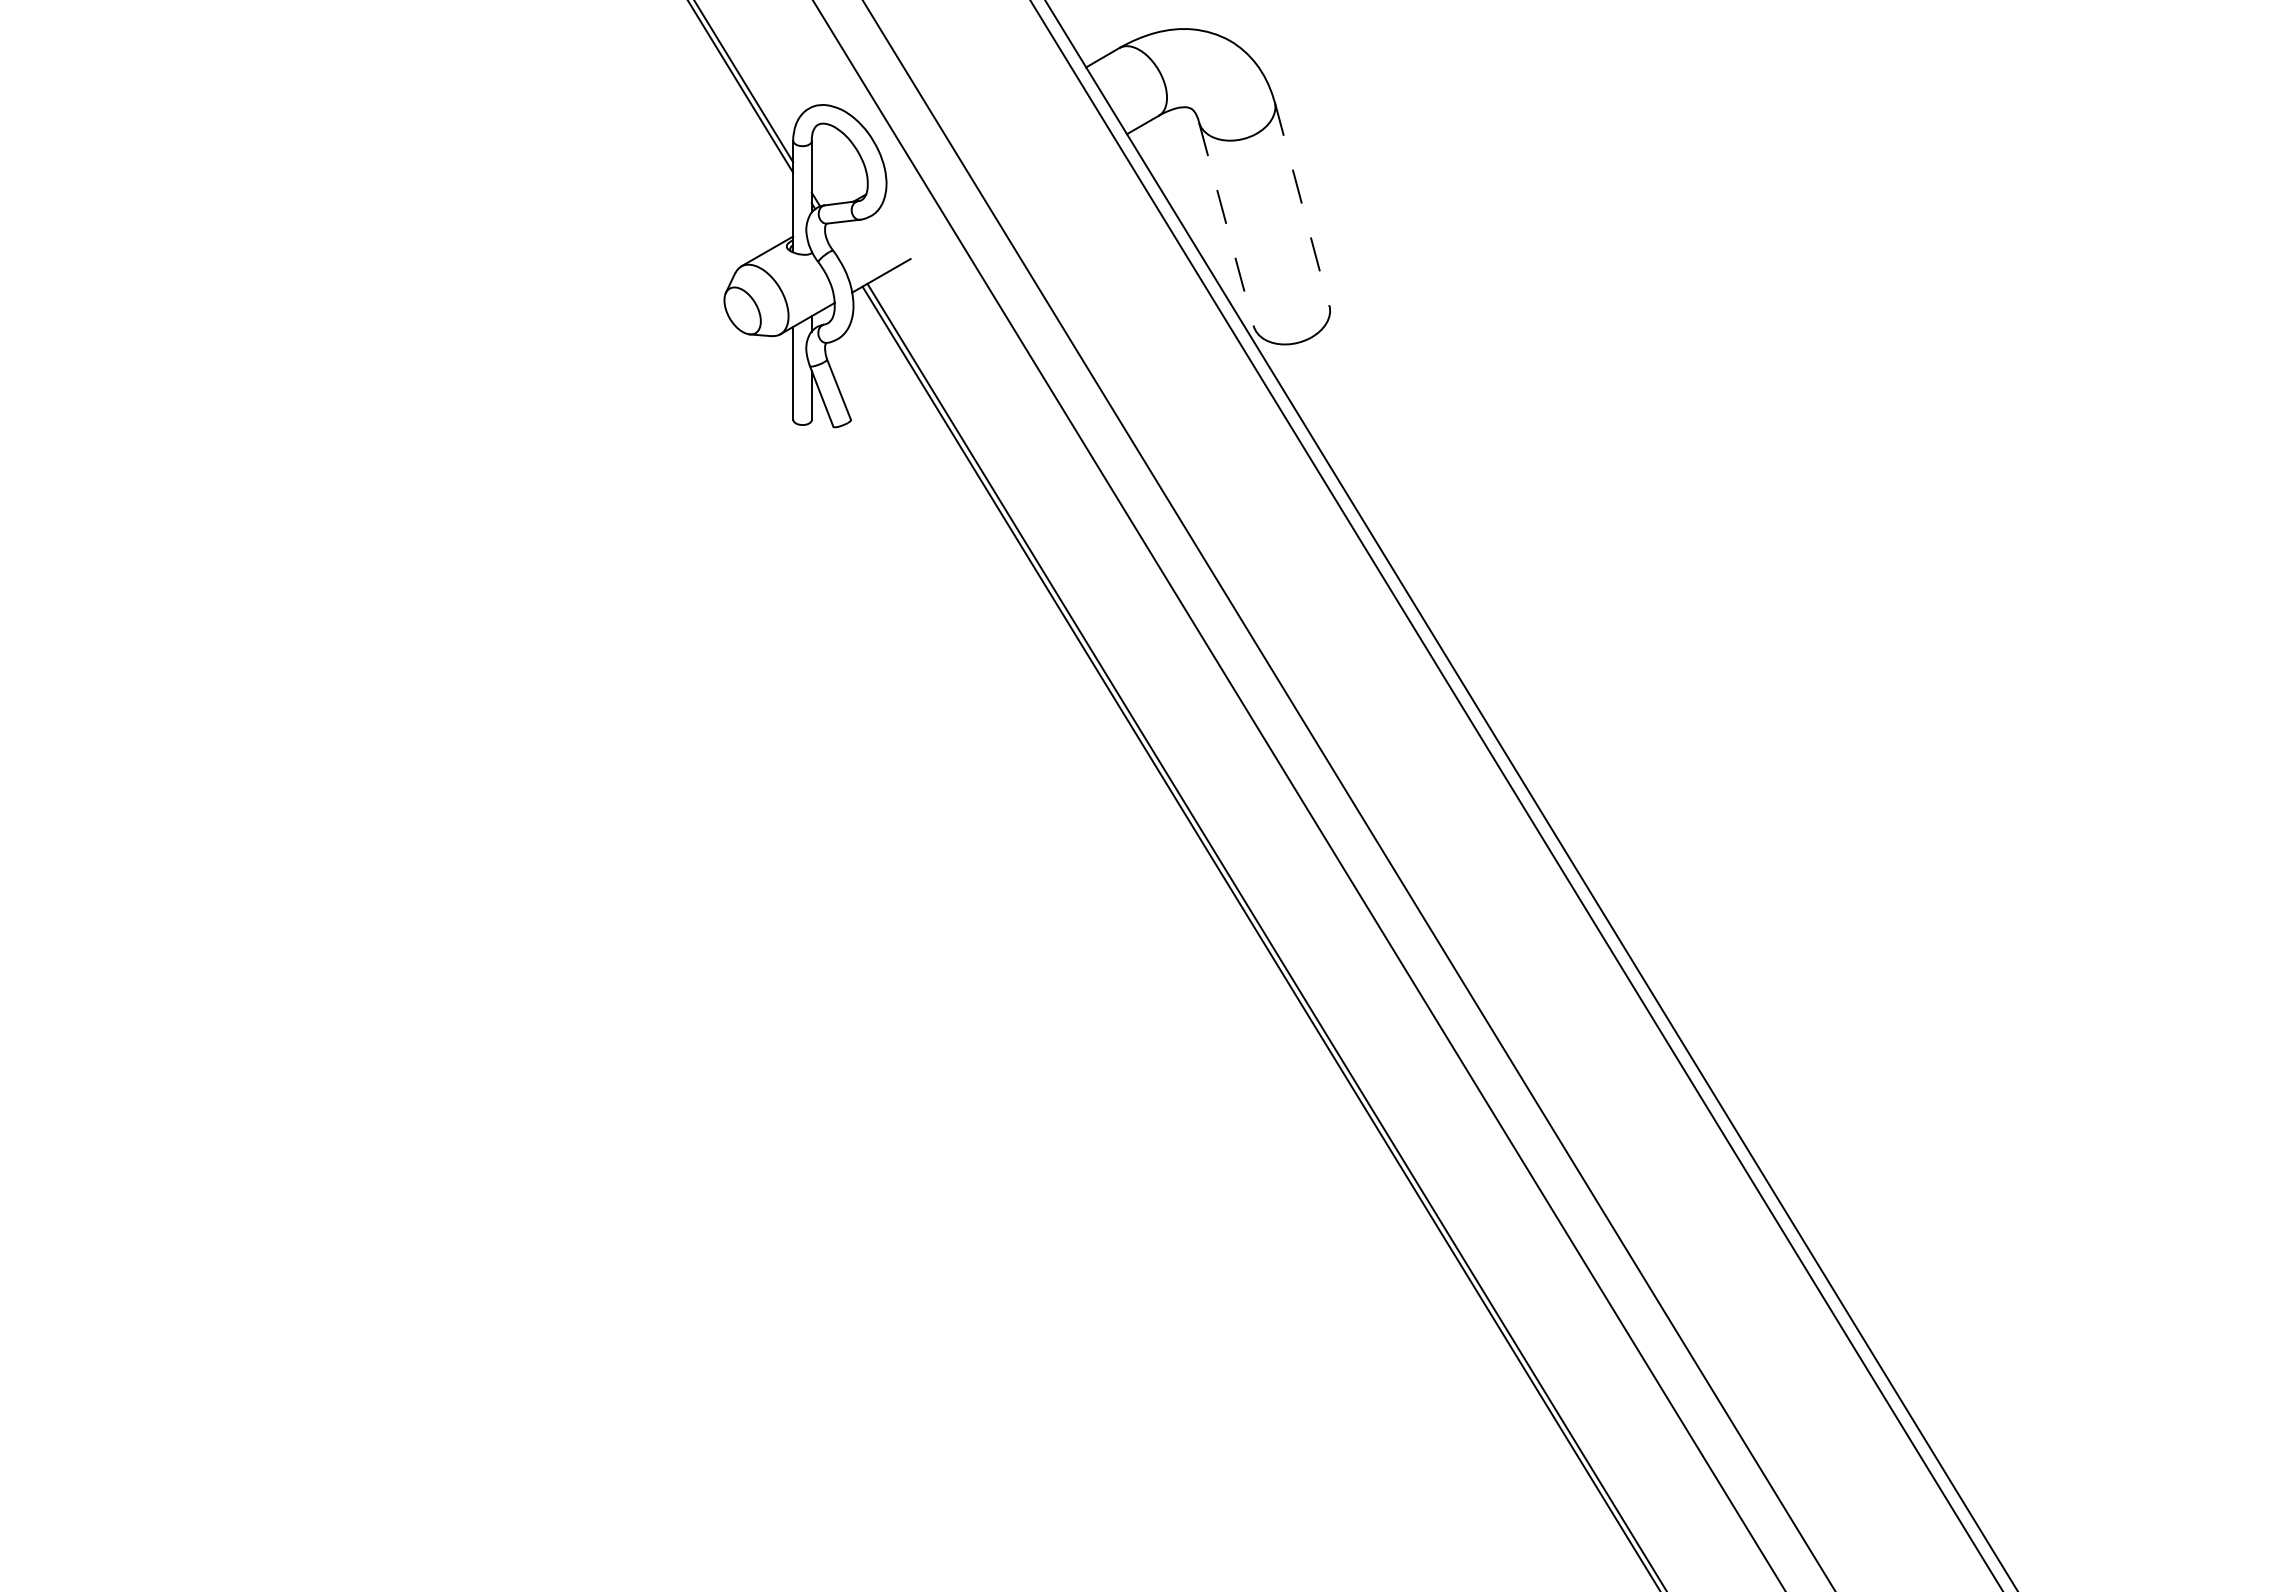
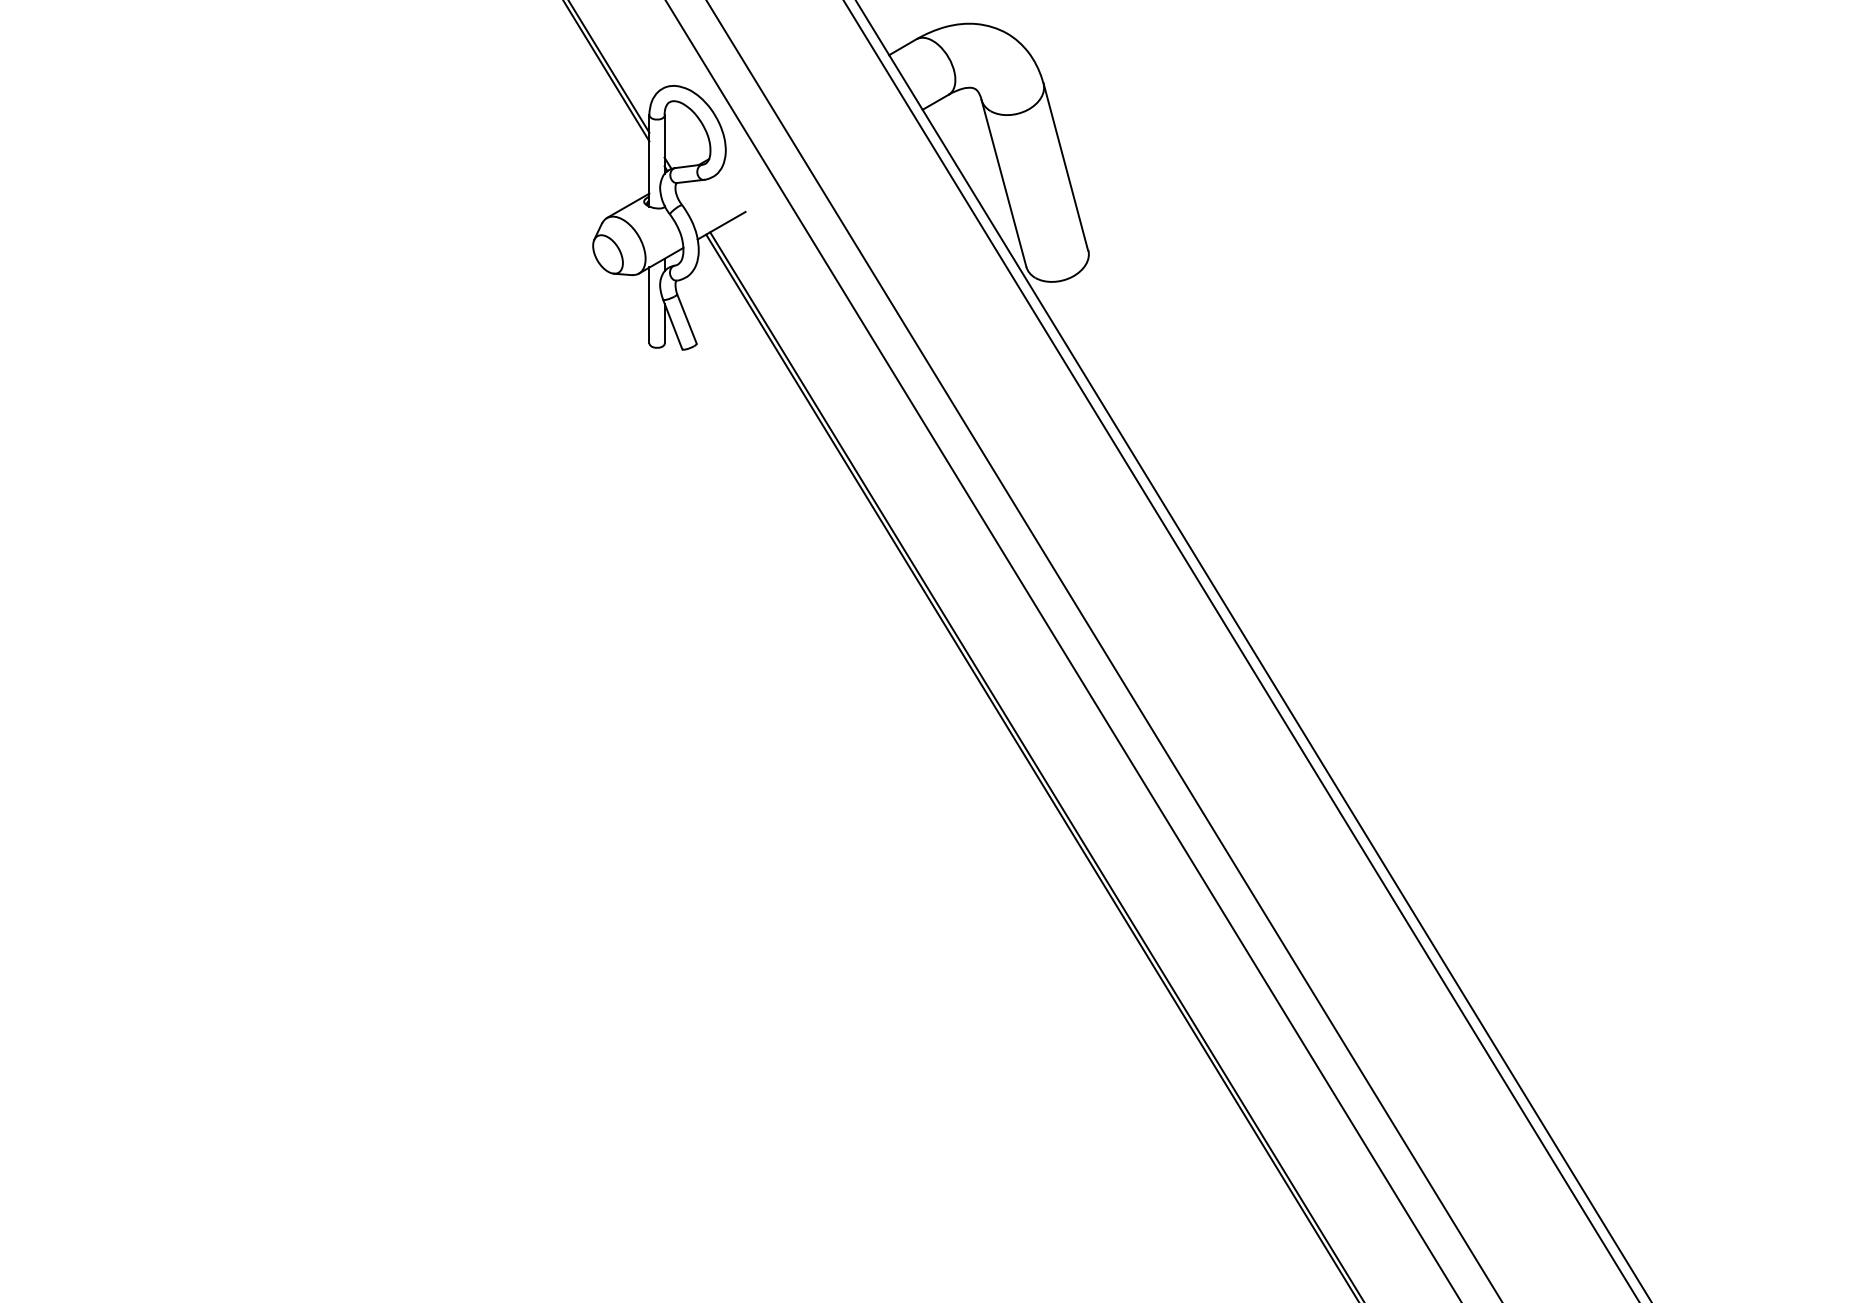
line: (1301, 203) -> (1065, 166), dashed -> solid
line: (1226, 224) -> (1004, 183), dashed -> solid

